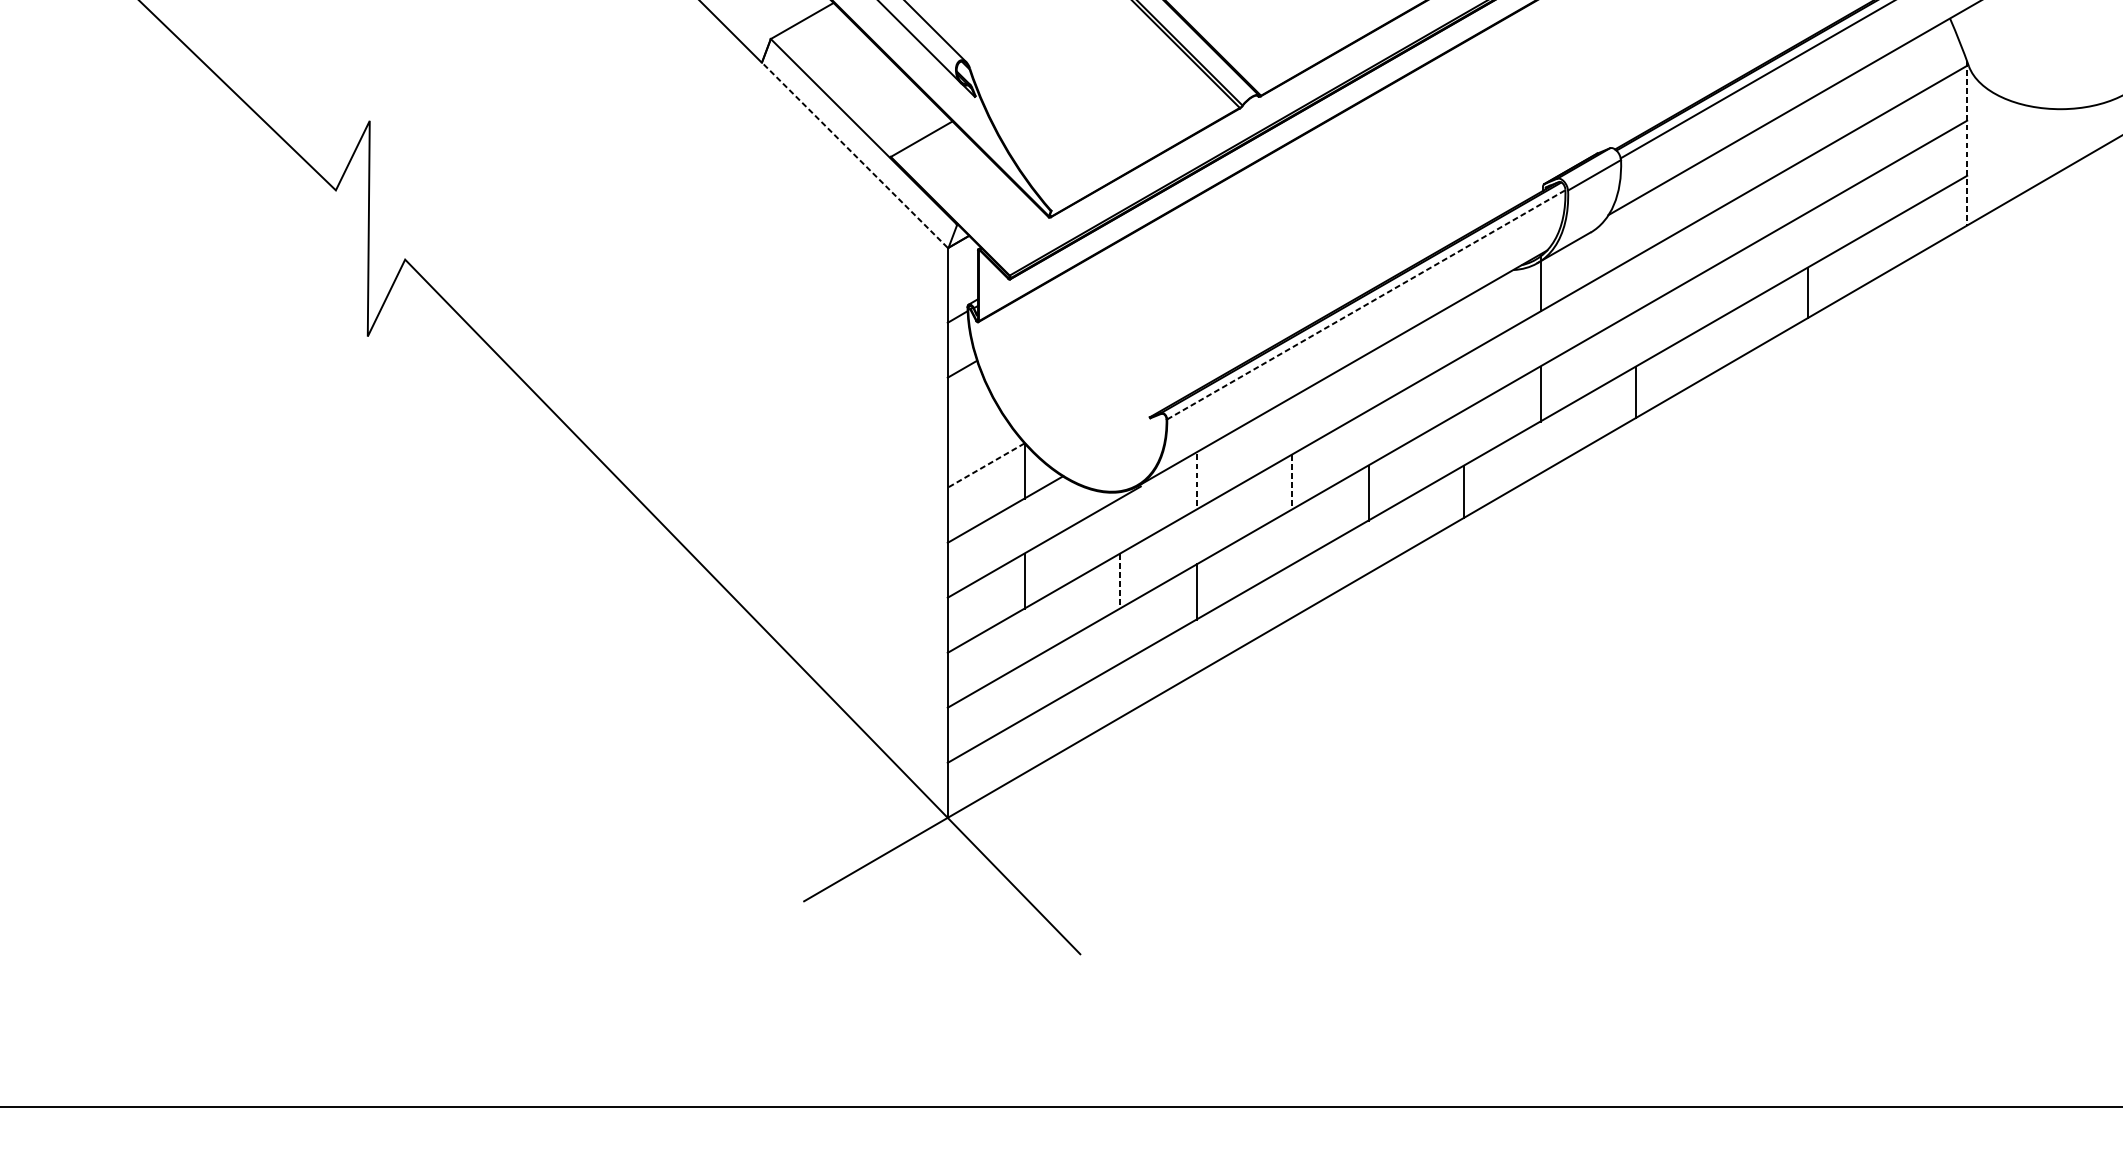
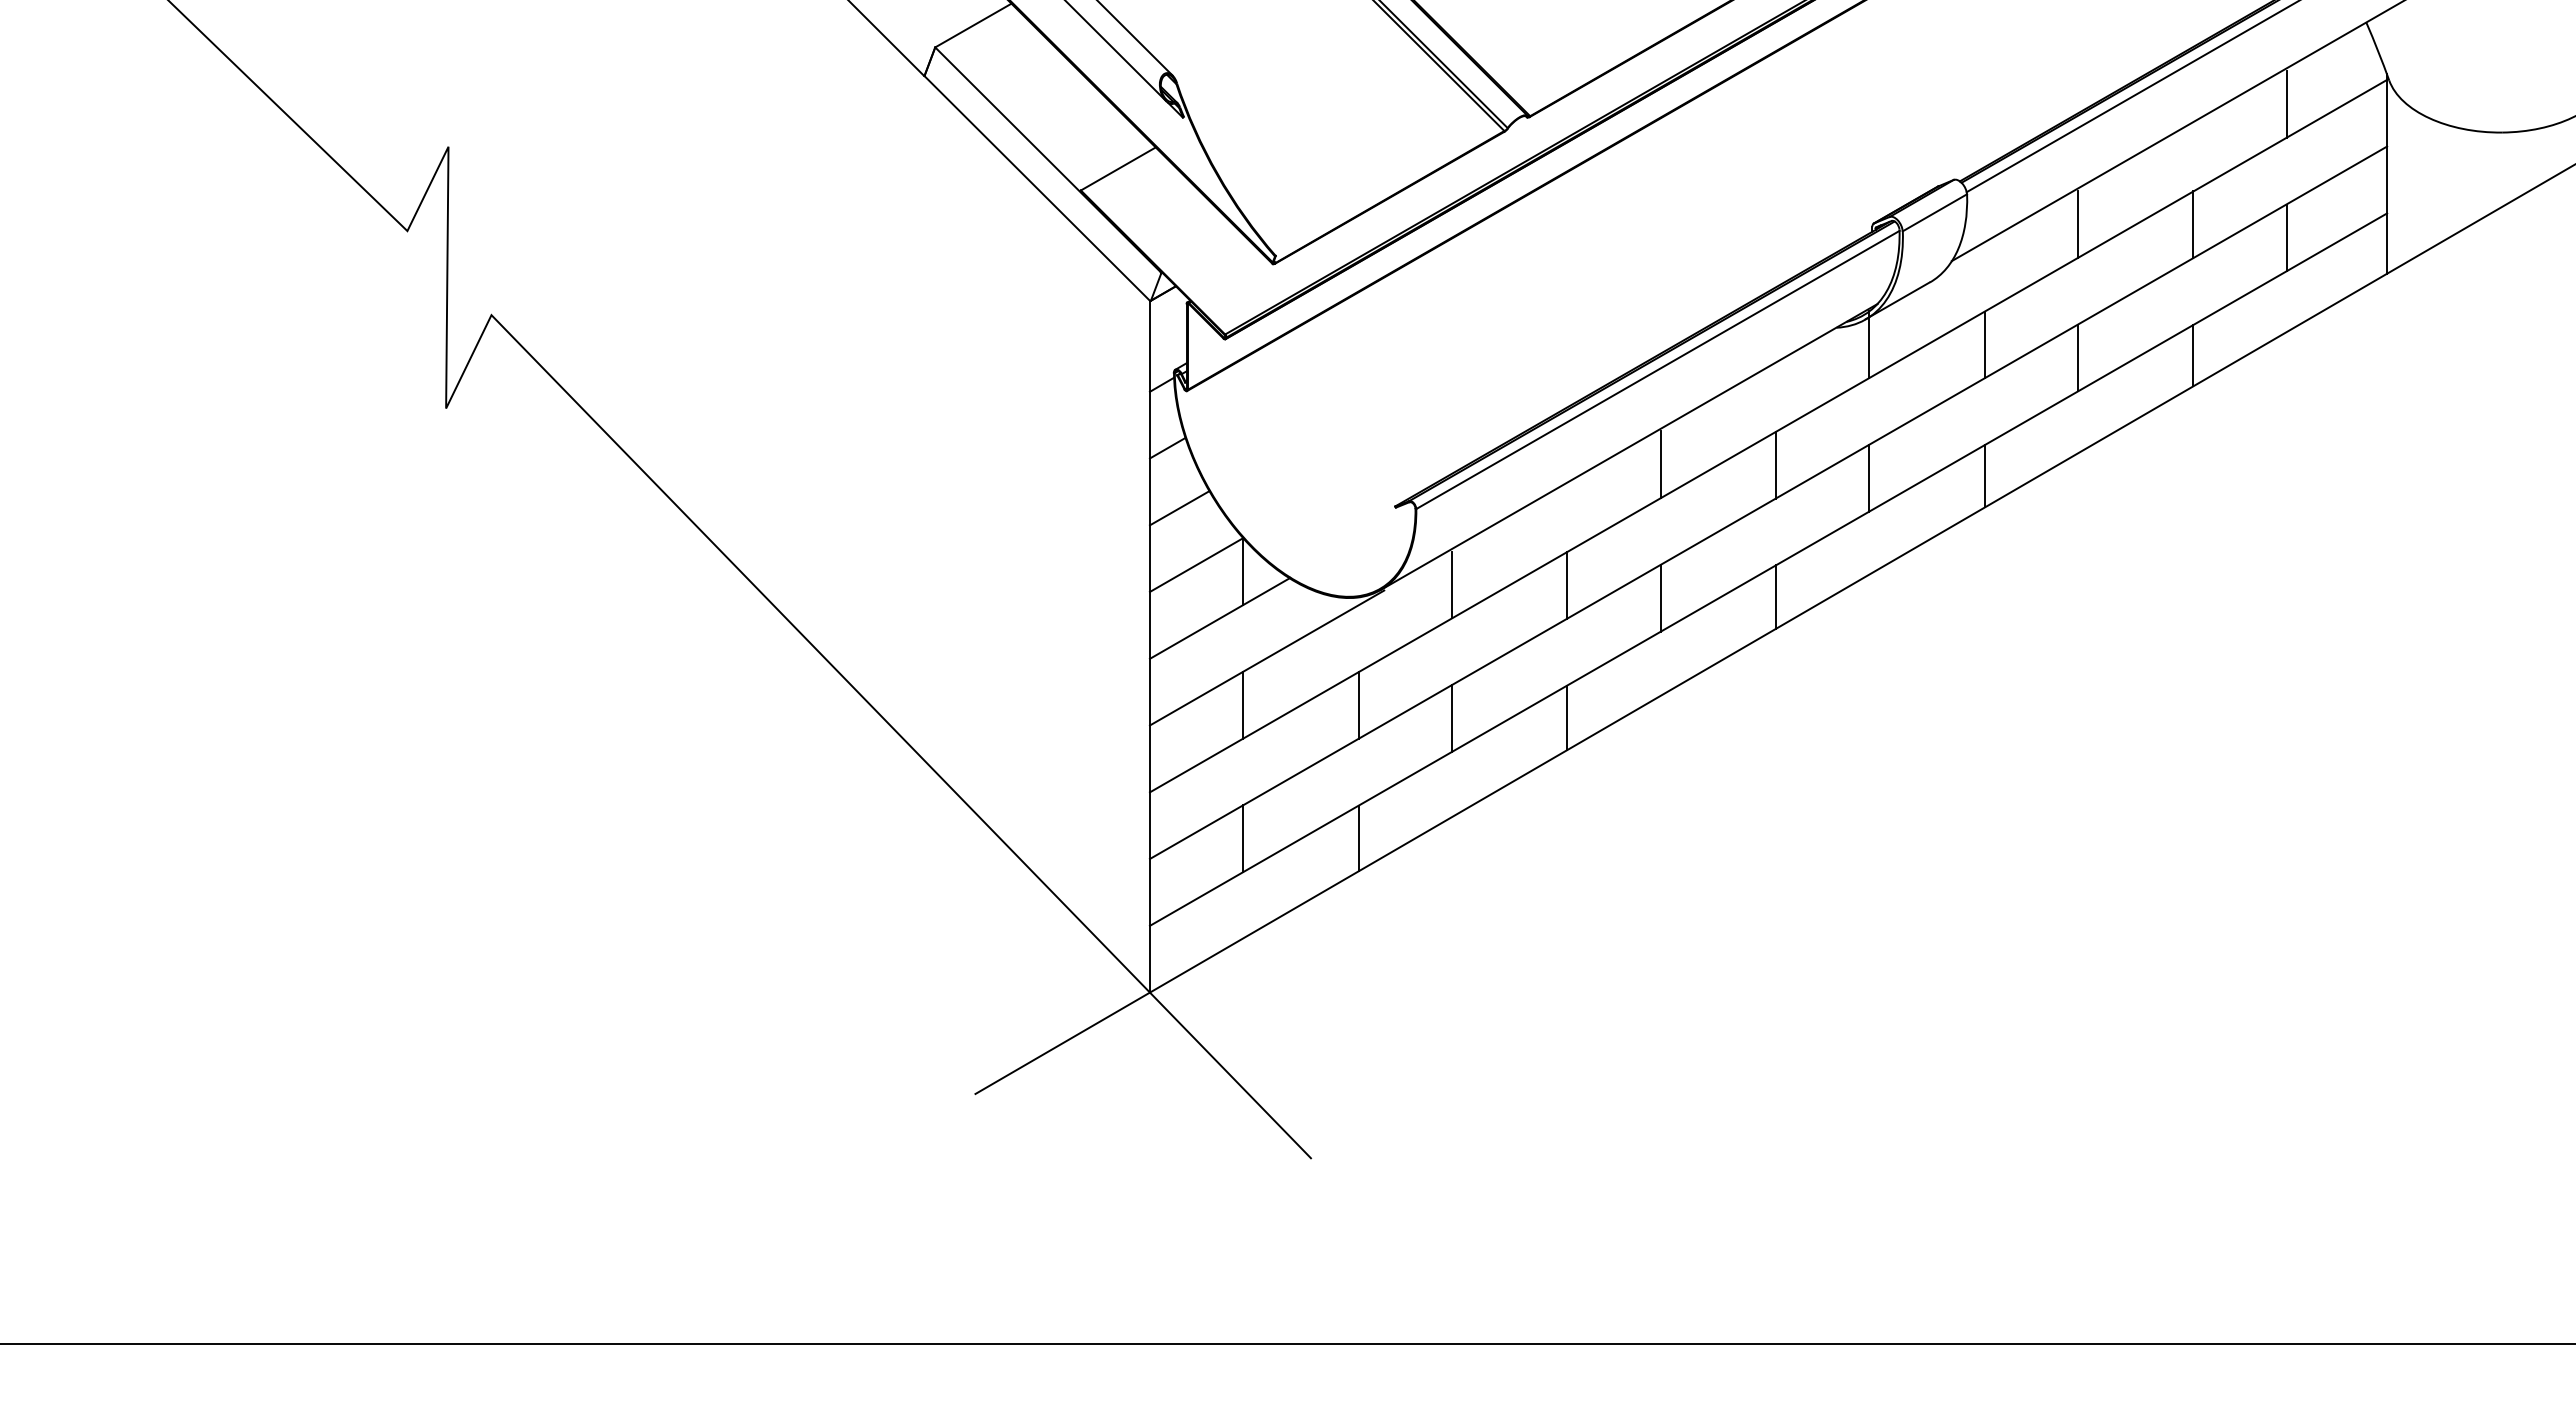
line: (1884, 85) -> (2286, 103), added
line: (1966, 143) -> (2386, 174), dashed -> solid
line: (854, 154) -> (1036, 187), dashed -> solid
line: (1712, 184) -> (2078, 224), added
line: (1807, 184) -> (2193, 224), added
line: (1884, 195) -> (2286, 237), added
line: (1635, 283) -> (1984, 344), added
line: (1712, 294) -> (2078, 357), added
line: (1365, 304) -> (1657, 369), dashed -> solid
line: (1368, 382) -> (1660, 464), added
line: (1463, 382) -> (1775, 464), added
line: (972, 418) -> (1179, 508), added
line: (986, 465) -> (1196, 565), dashed -> solid
line: (1196, 482) -> (1451, 585), dashed -> solid
line: (1291, 482) -> (1567, 585), dashed -> solid
line: (1119, 582) -> (1358, 706), dashed -> solid
line: (1291, 591) -> (1567, 717), added
line: (1024, 690) -> (1243, 838), added
line: (1119, 690) -> (1358, 838), added

